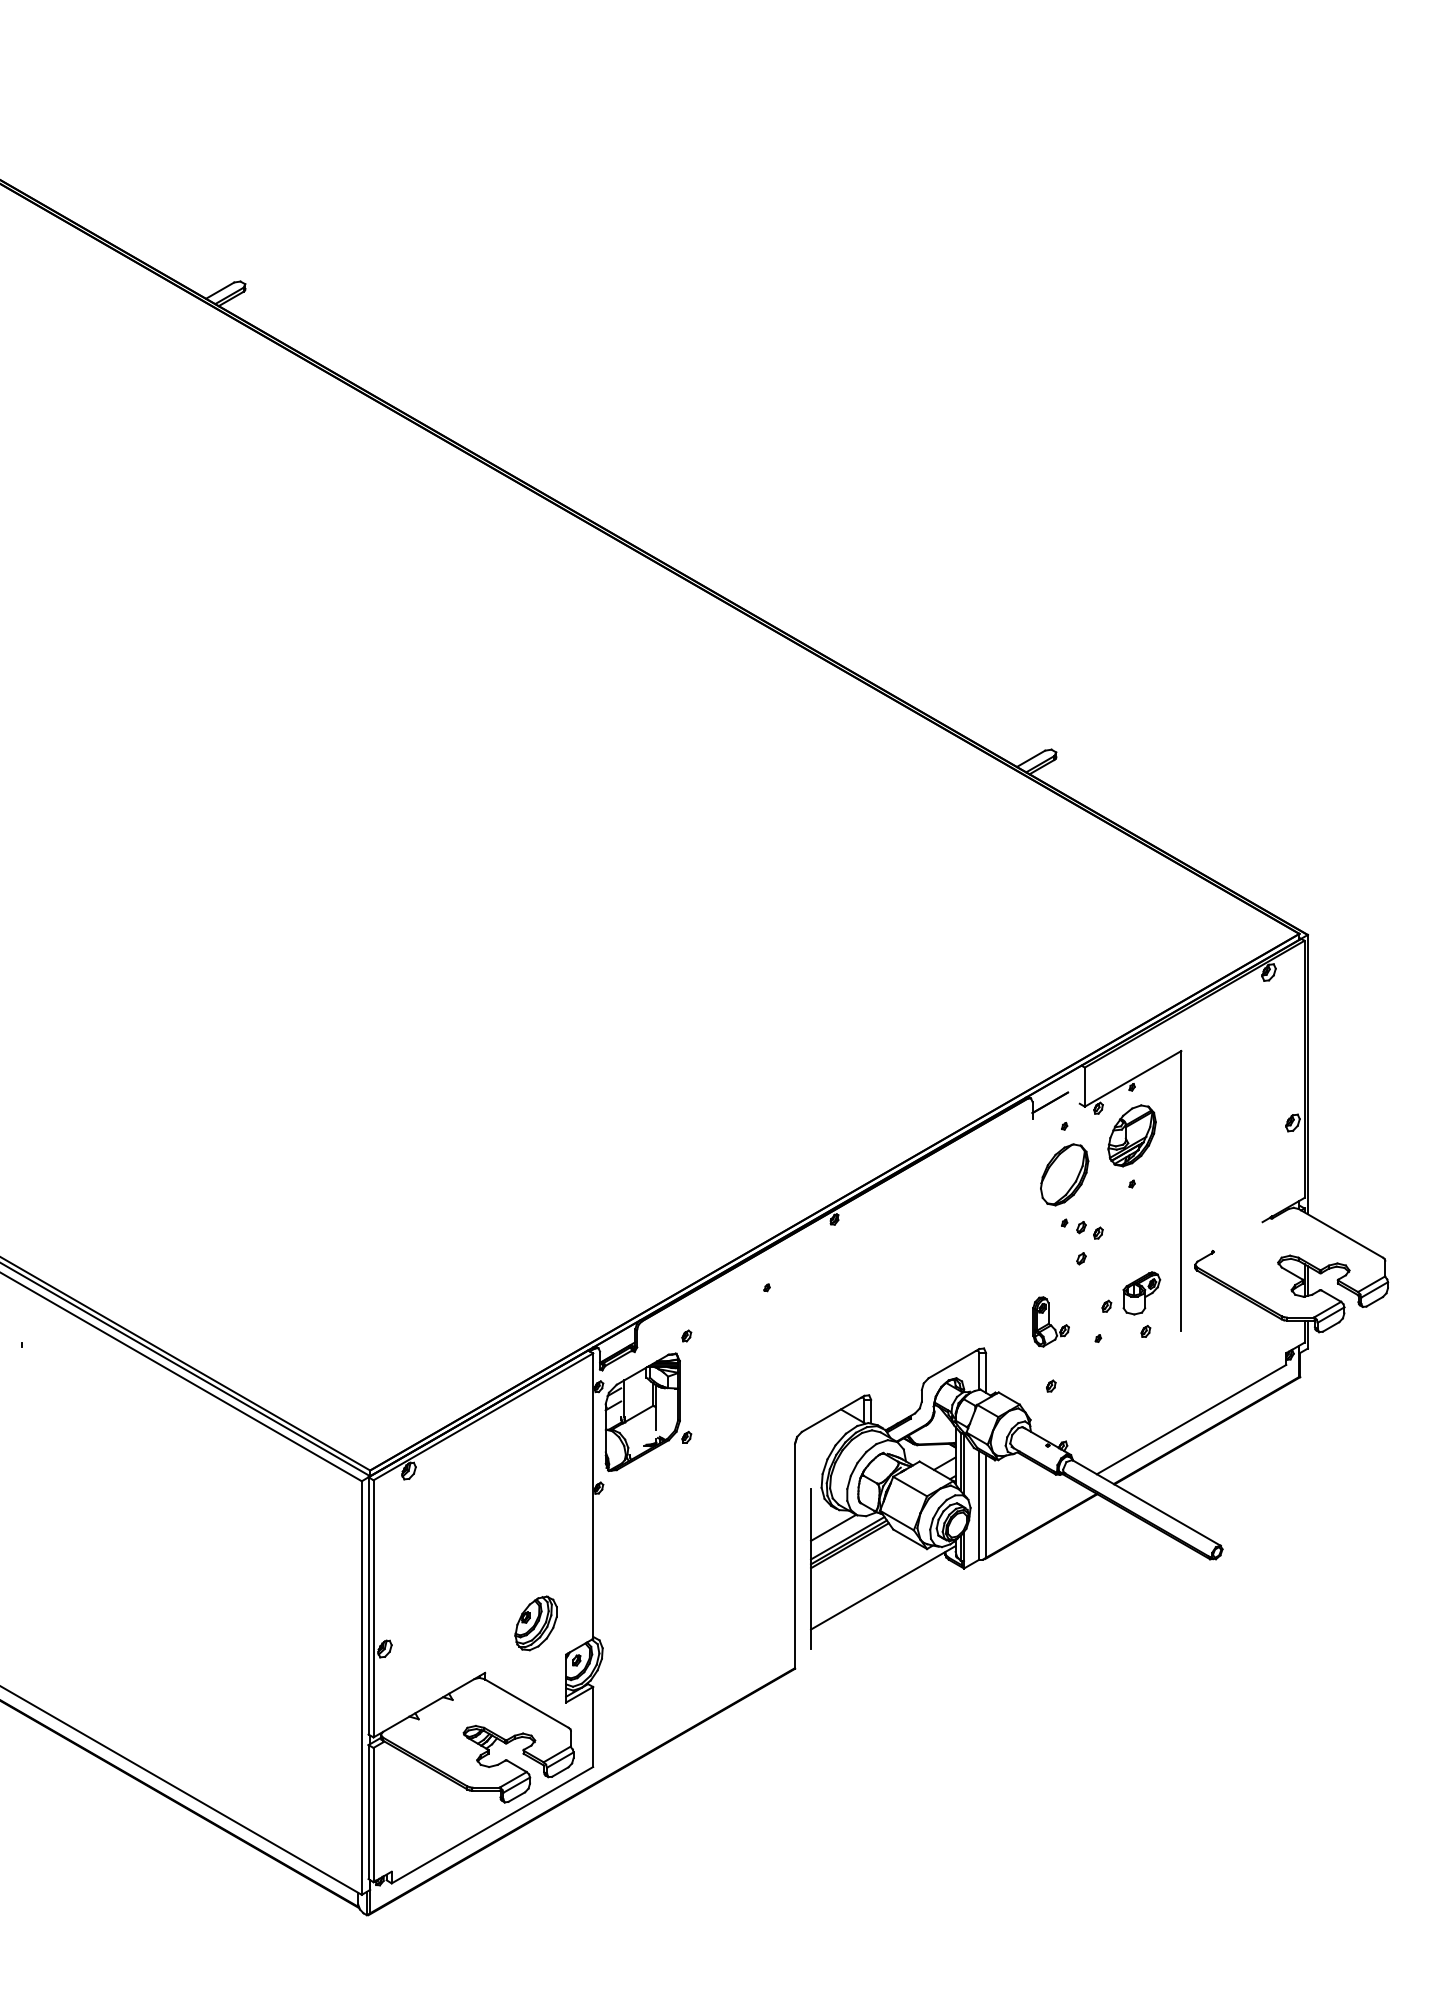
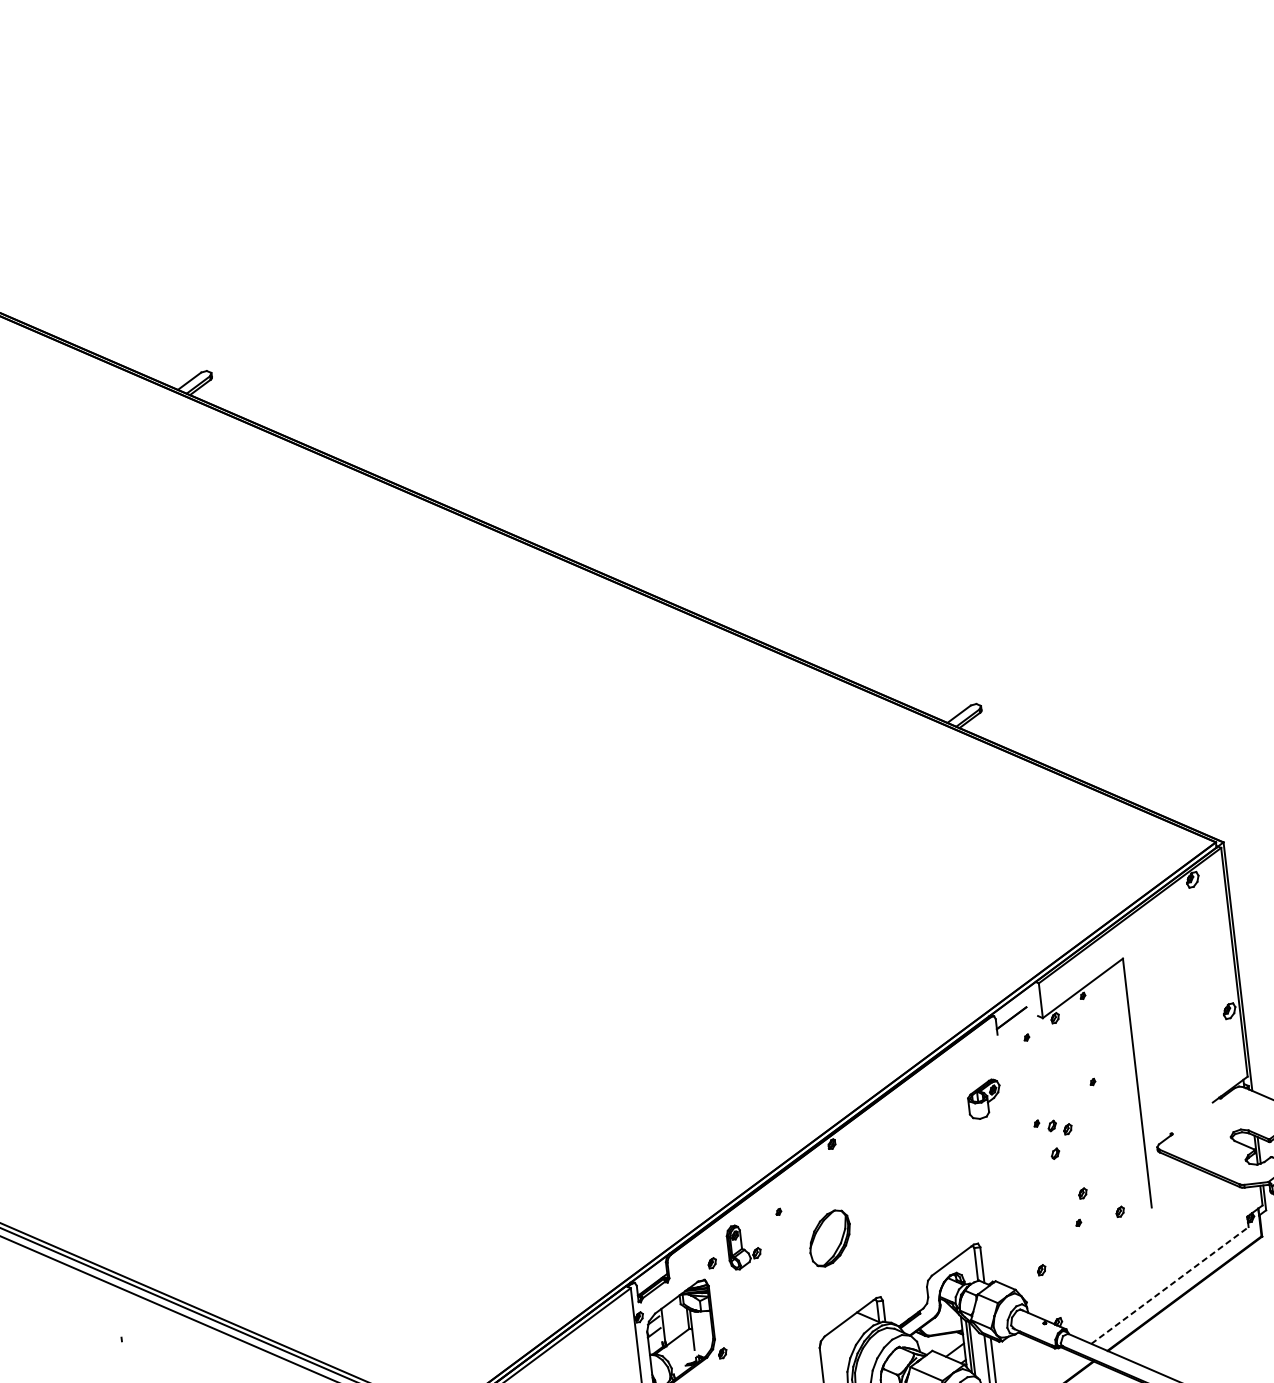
part: (1131, 1135) -> (1087, 1038), removed
part: (1064, 1174) -> (829, 1238), moved
part: (1141, 1293) -> (984, 1099), moved
part: (1050, 1321) -> (743, 1246), moved
line: (1192, 1419) -> (1170, 1285), solid -> dashed

